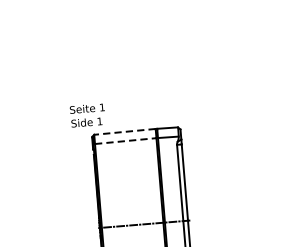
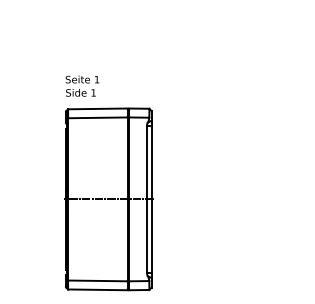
text: (87, 114) -> (82, 85), moved
line: (124, 131) -> (97, 108), dashed -> solid
line: (125, 140) -> (97, 117), dashed -> solid

